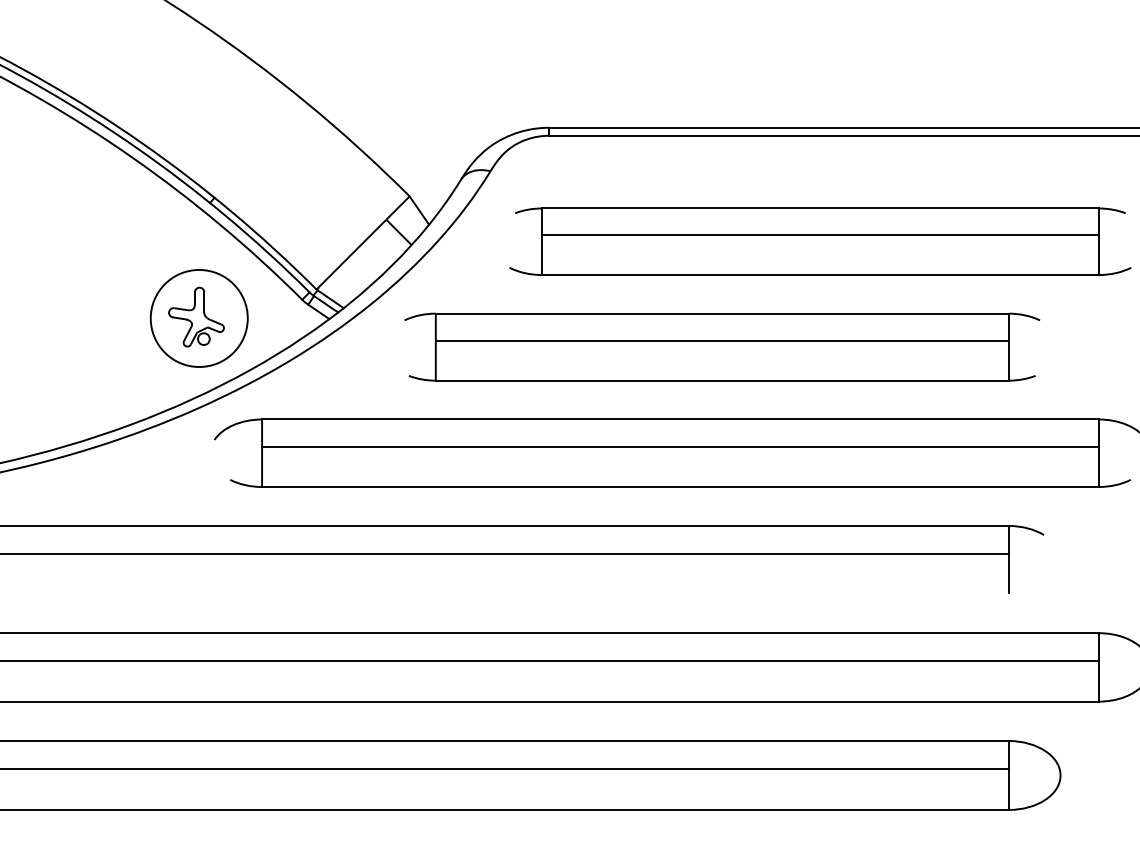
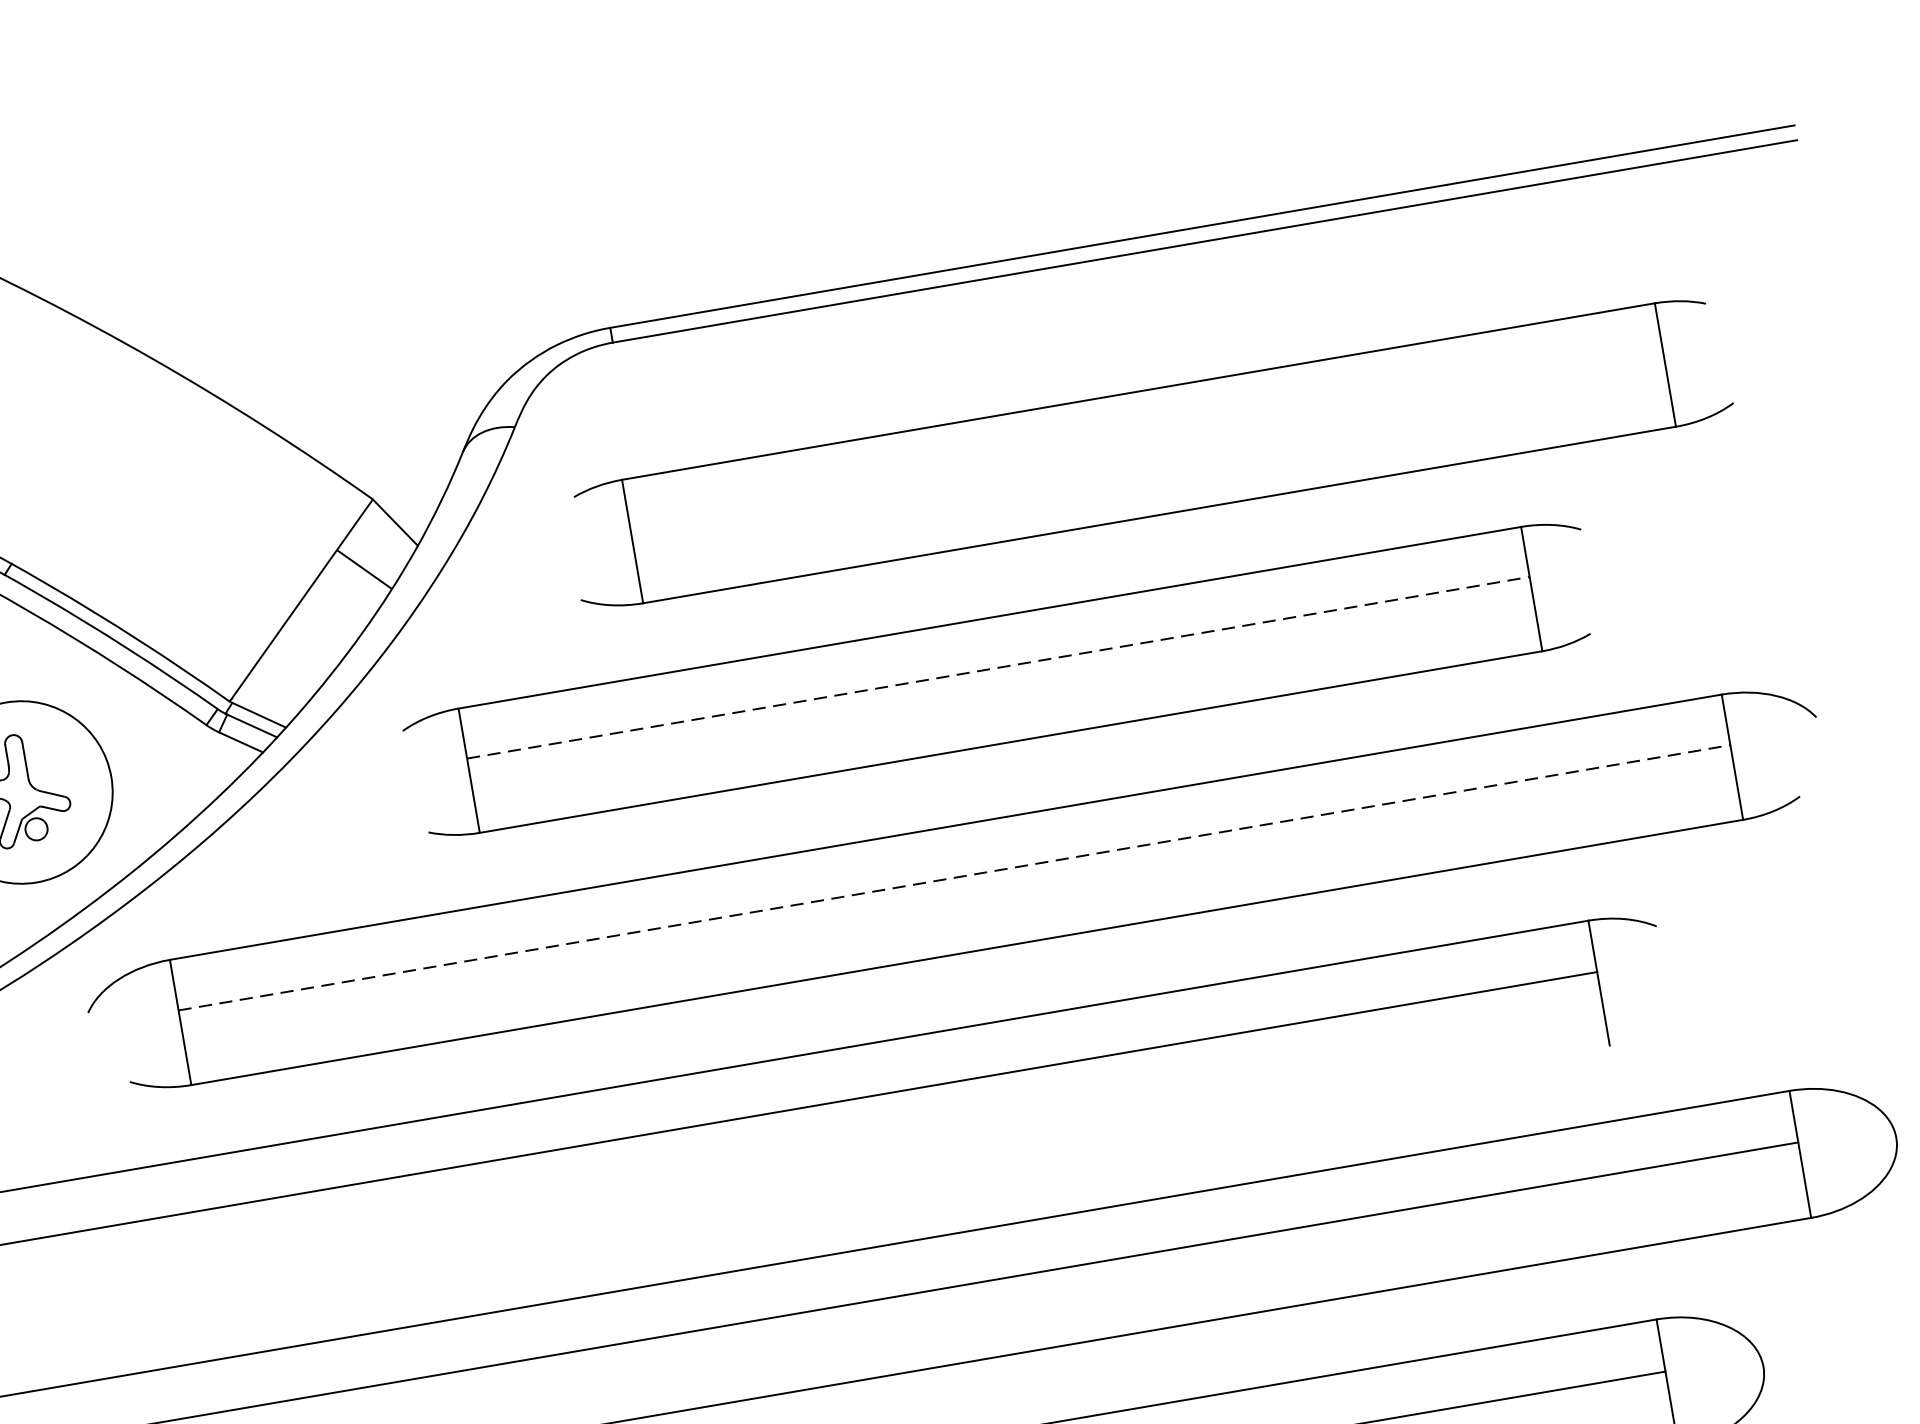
line: (819, 235) -> (1145, 442), removed
line: (722, 340) -> (998, 667), solid -> dashed
line: (680, 446) -> (954, 877), solid -> dashed

